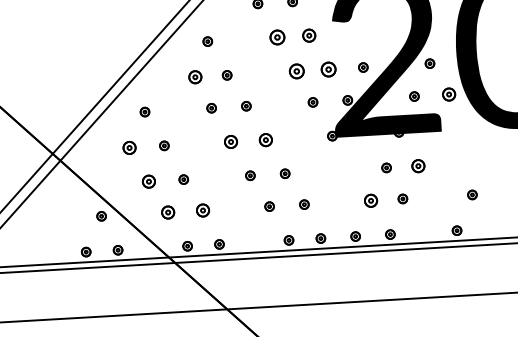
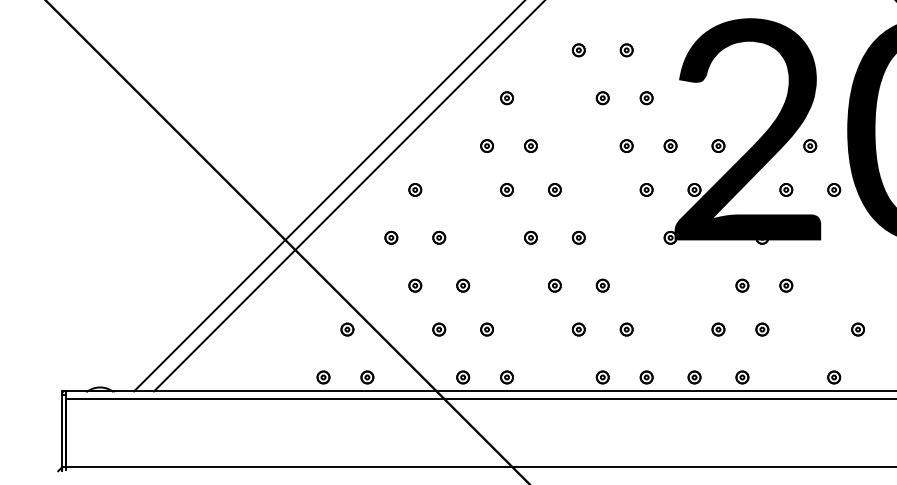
part: (309, 35) -> (646, 98), size x0.71
part: (277, 37) -> (602, 98), size x0.62
part: (328, 69) -> (670, 145), size x0.62
part: (296, 70) -> (626, 145), size x0.62
part: (194, 76) -> (486, 145), size x0.71
part: (449, 94) -> (834, 189), size x0.71
part: (265, 139) -> (578, 237), size x0.71
part: (230, 141) -> (530, 237), size x0.71
part: (129, 147) -> (391, 237), size x0.71
part: (418, 165) -> (786, 285), size x0.71
part: (149, 181) -> (415, 285), size x0.71
part: (371, 200) -> (718, 329), size x0.71
part: (202, 210) -> (486, 329), size x0.71
part: (168, 212) -> (439, 329), size x0.71

